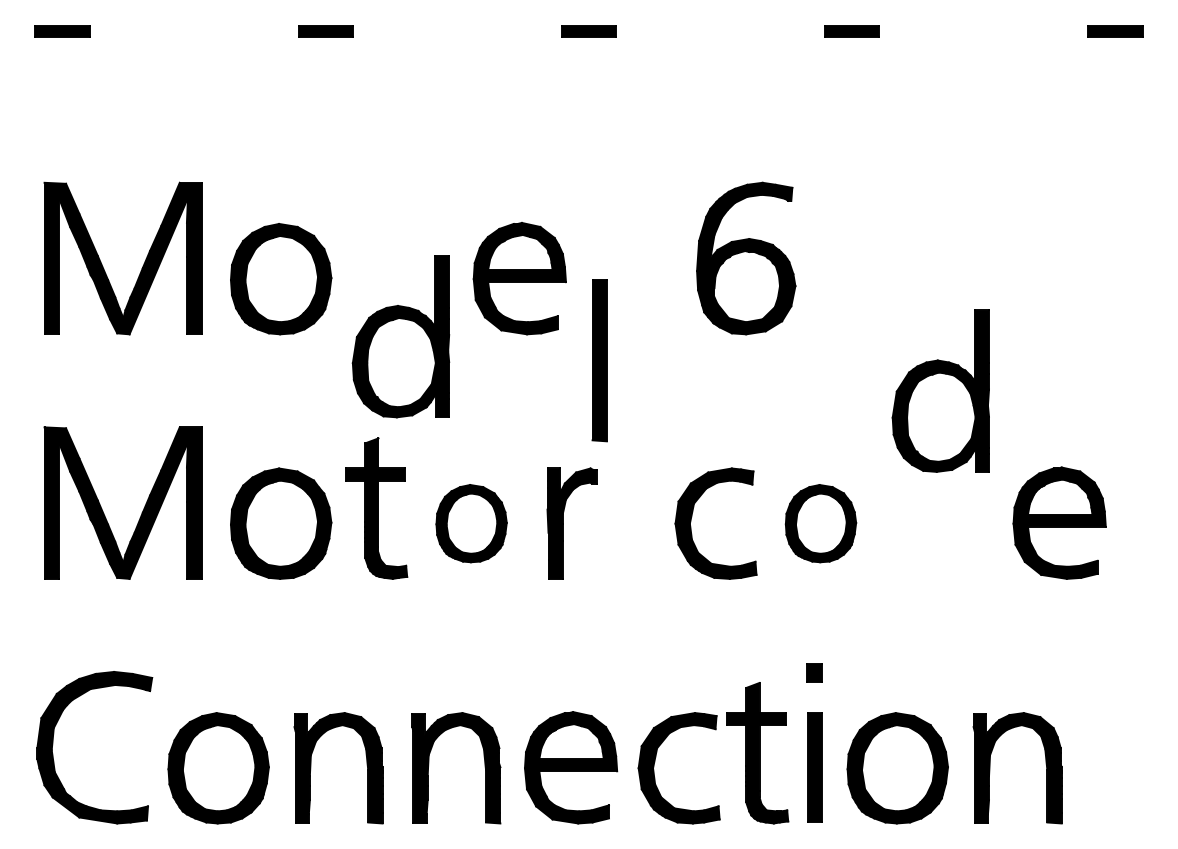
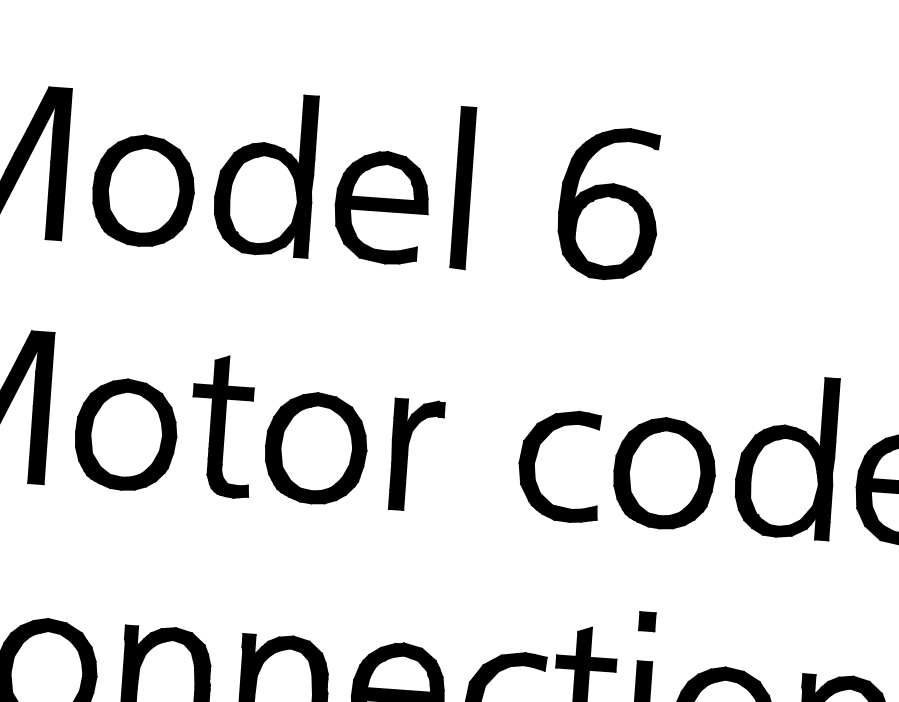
part: (400, 336) -> (264, 173), moved
part: (599, 360) -> (463, 187), moved
part: (940, 390) -> (785, 455), moved
part: (471, 523) -> (316, 448), size x1.43
part: (820, 523) -> (664, 473), size x1.43

